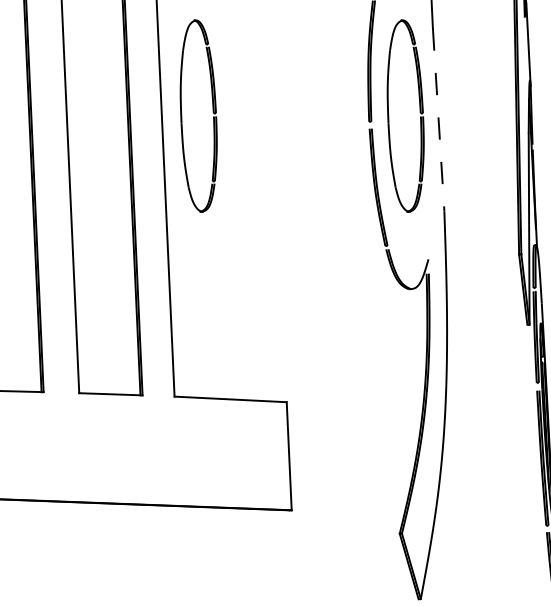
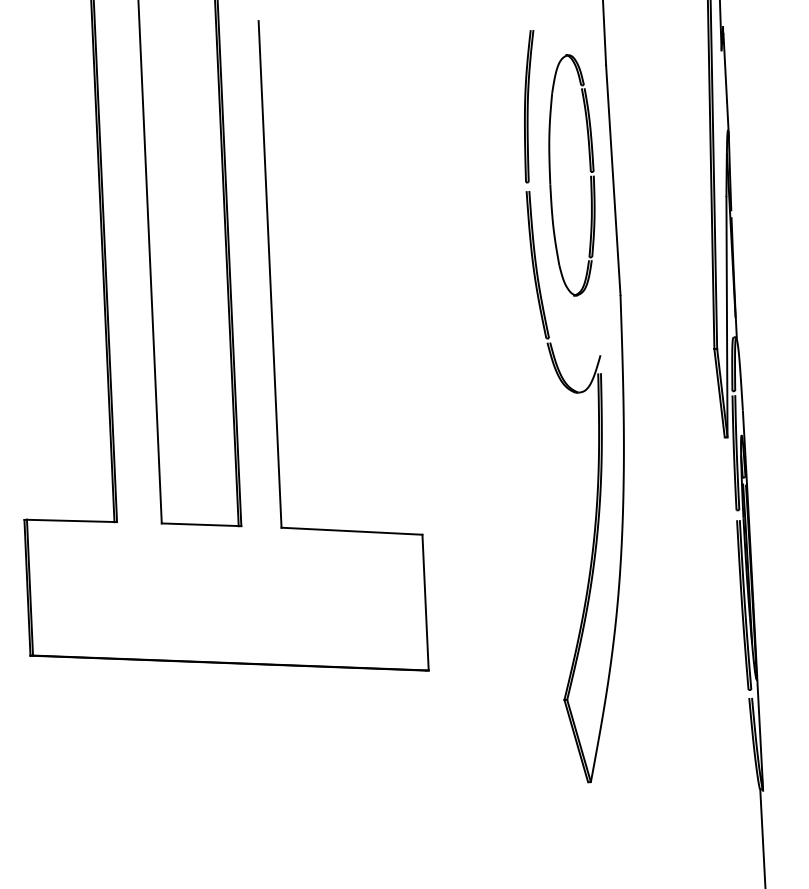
part: (212, 112) -> (329, 170), removed
line: (438, 120) -> (613, 180), dashed -> solid

